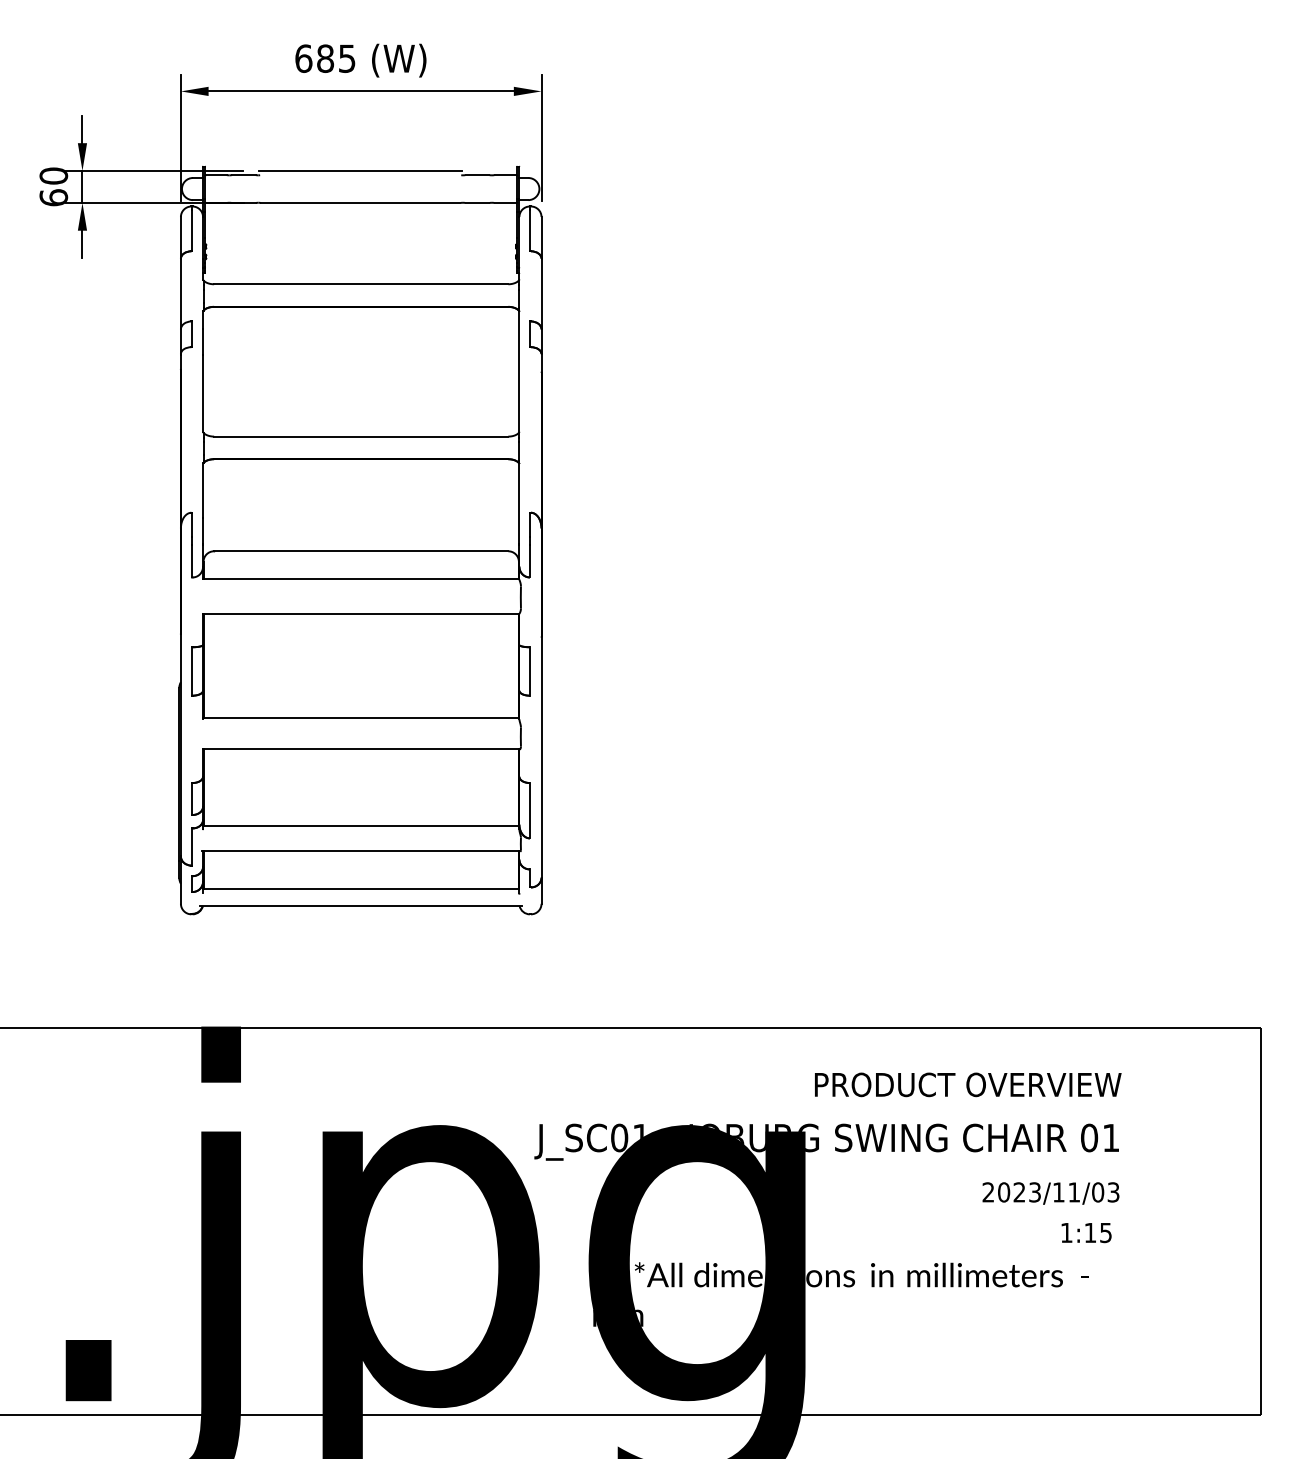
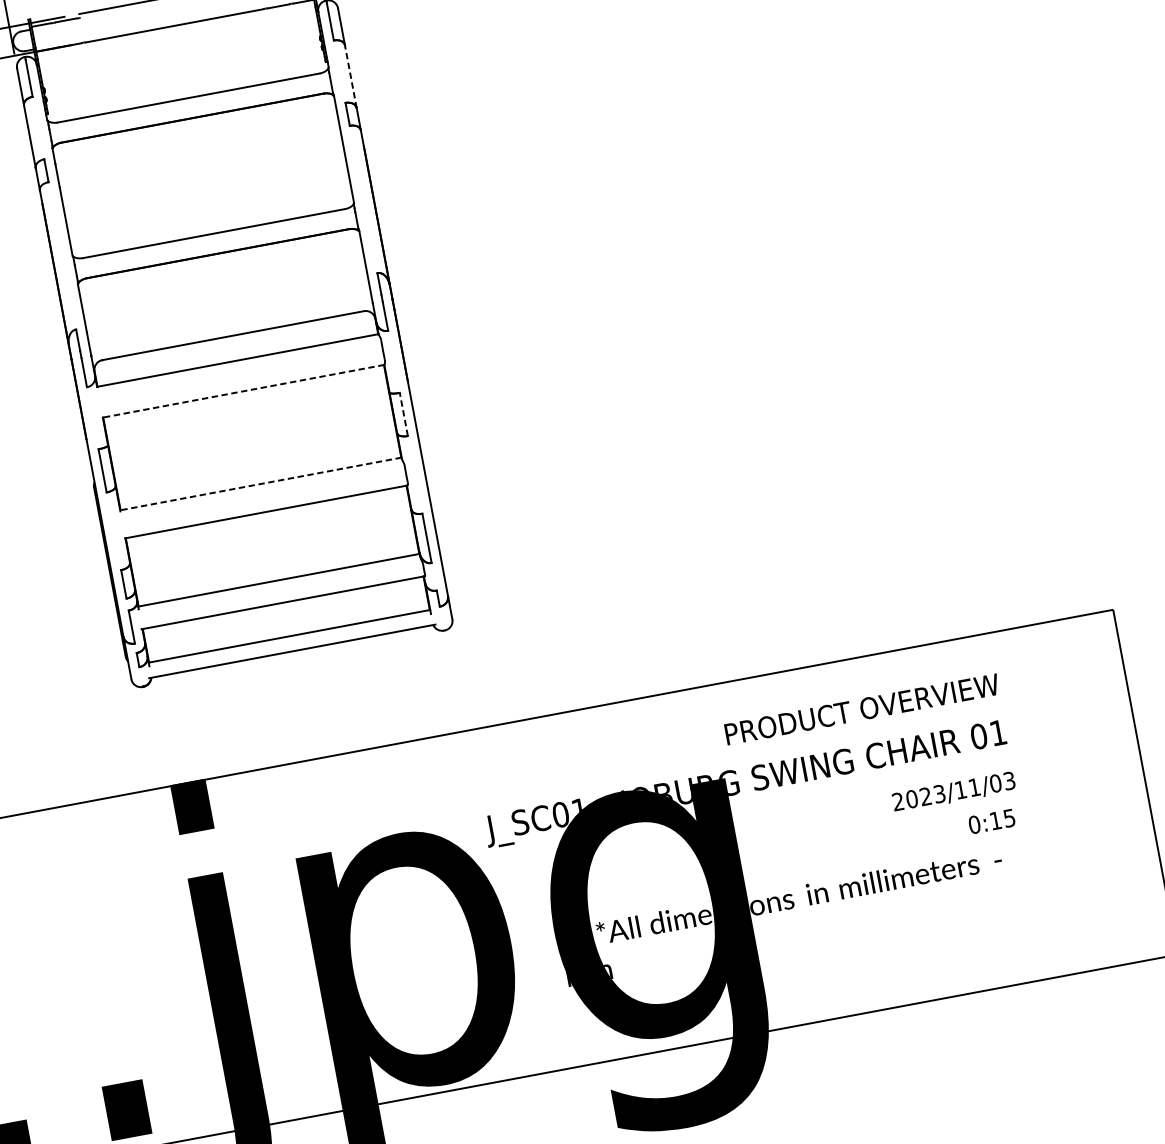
line: (541, 293) -> (350, 76), solid -> dashed
line: (360, 613) -> (242, 391), solid -> dashed
line: (530, 670) -> (403, 413), solid -> dashed
line: (360, 717) -> (260, 483), solid -> dashed
text: (1066, 1232) -> (974, 824), 1:15 -> 0:15

